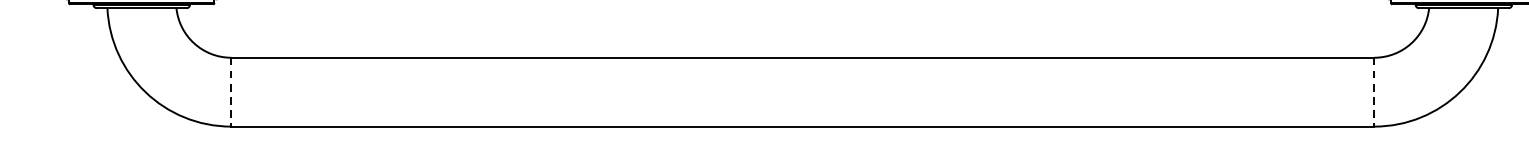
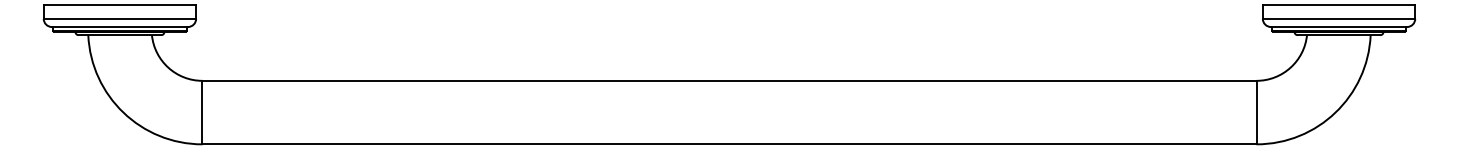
line: (231, 92) -> (202, 112), dashed -> solid
line: (1374, 92) -> (1256, 112), dashed -> solid

